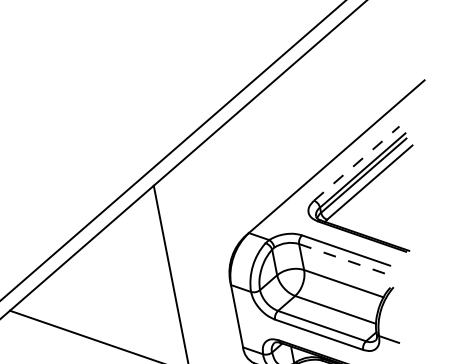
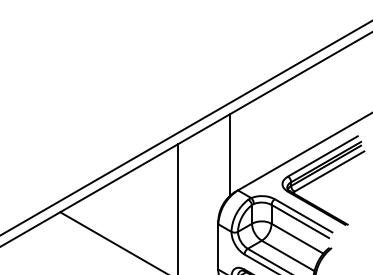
line: (357, 163) -> (323, 156), dashed -> solid
line: (228, 185) -> (230, 154), added
line: (343, 259) -> (300, 221), dashed -> solid

